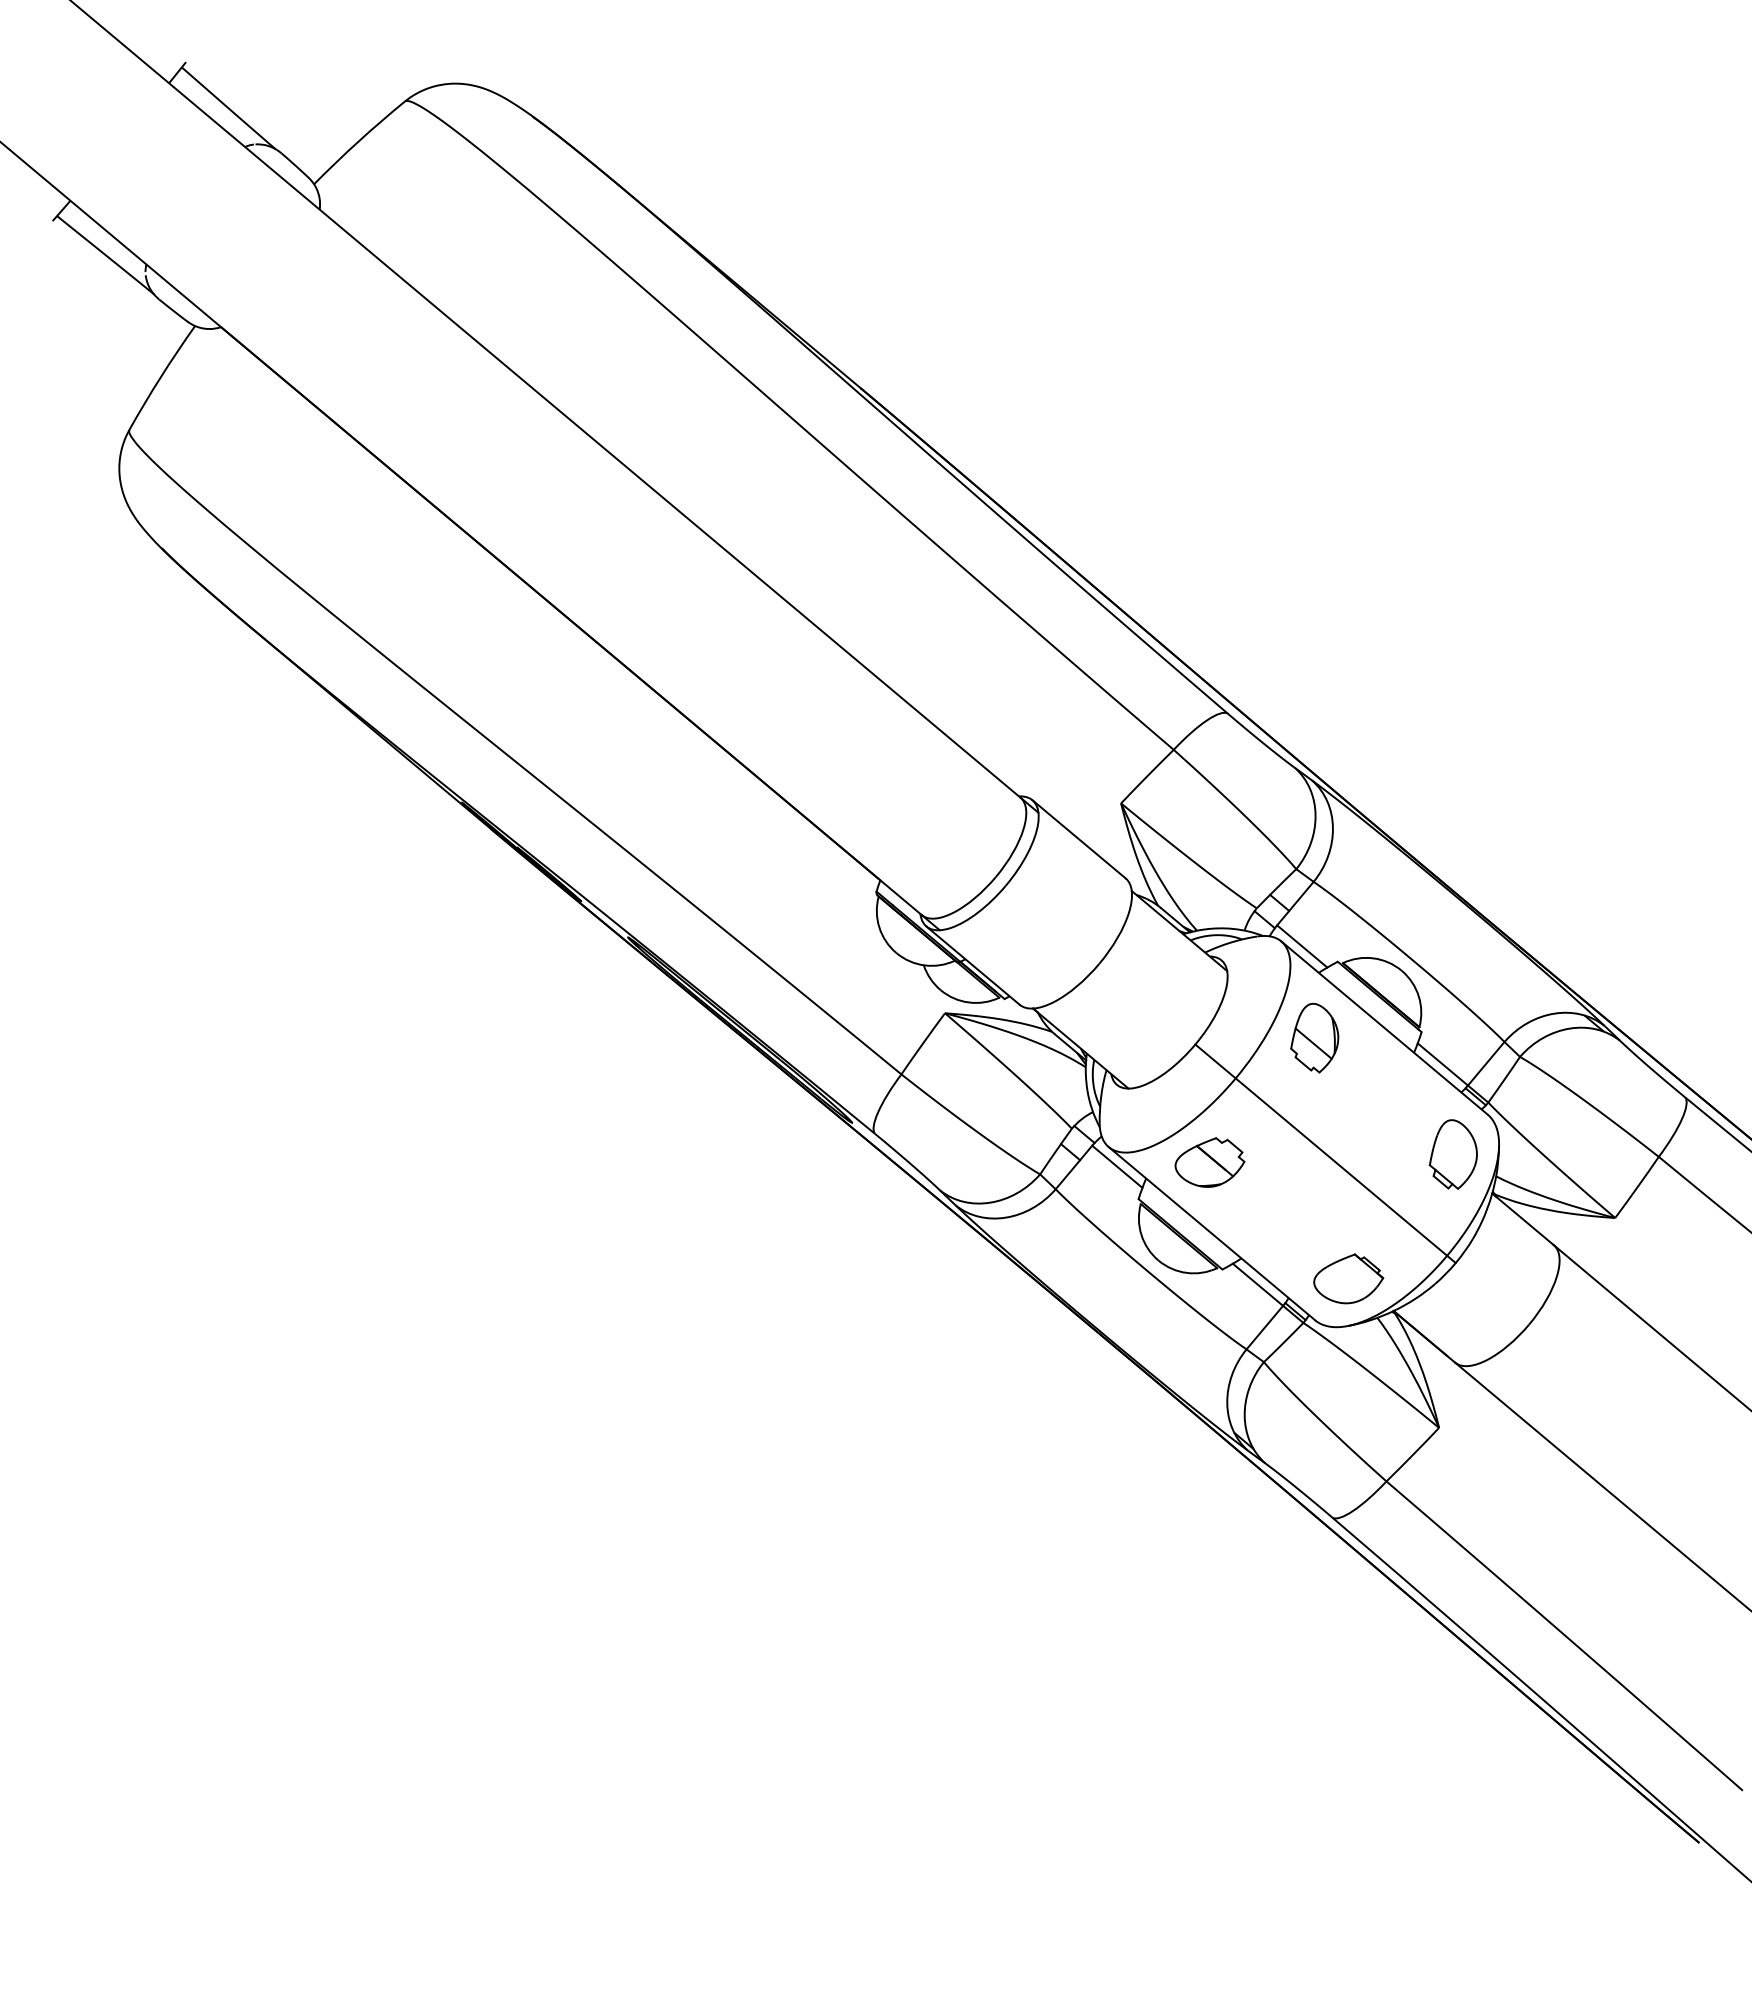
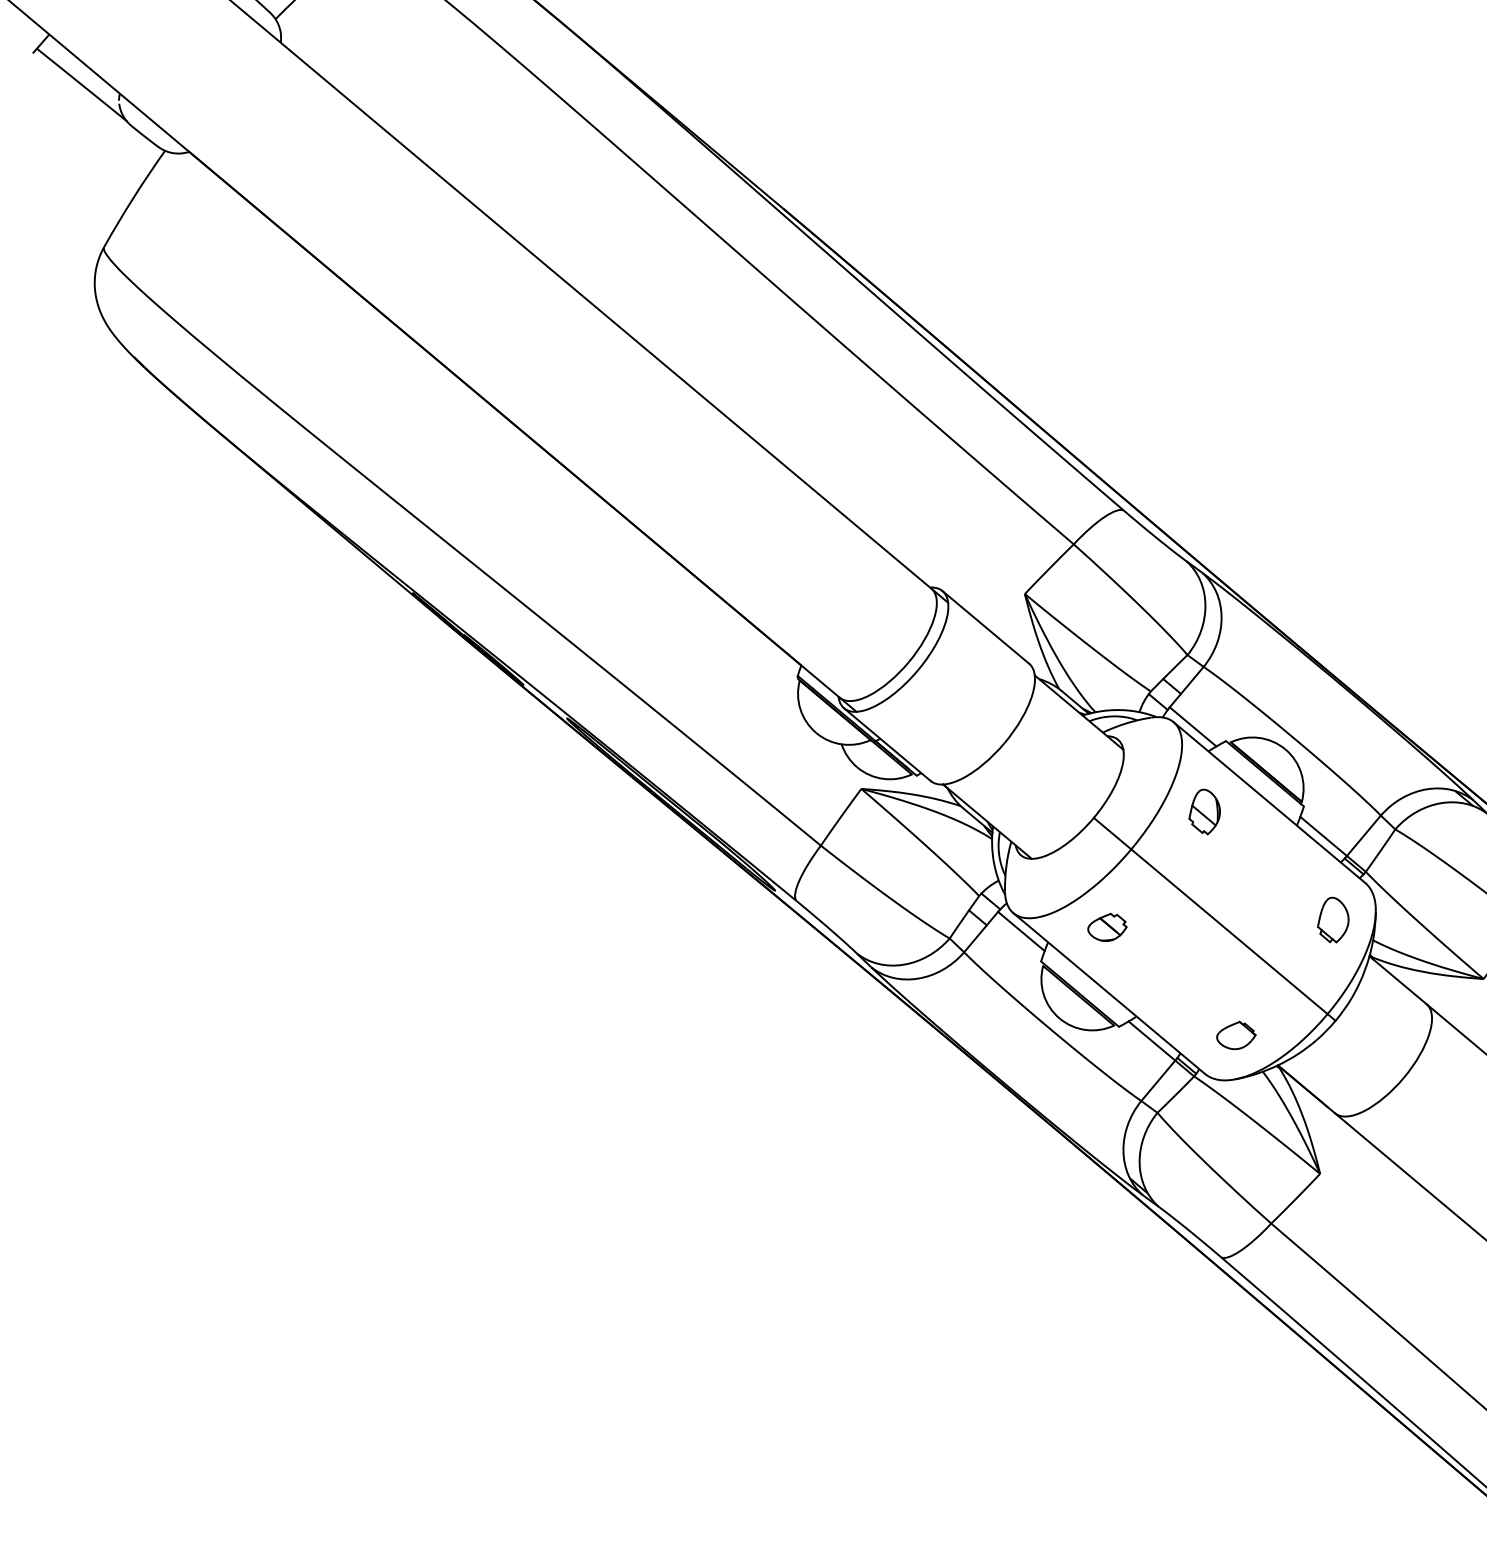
part: (1314, 1037) -> (1204, 811), size x0.7
part: (1452, 1154) -> (1332, 920), size x0.7
part: (1209, 1162) -> (1106, 927), size x0.6
part: (1348, 1278) -> (1236, 1035), size x0.6

